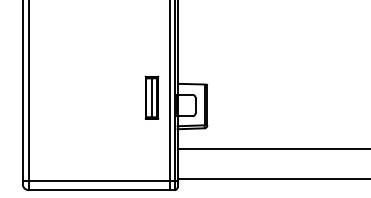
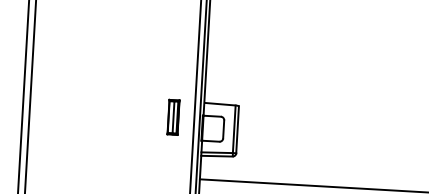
part: (151, 97) -> (172, 117), size x0.7

